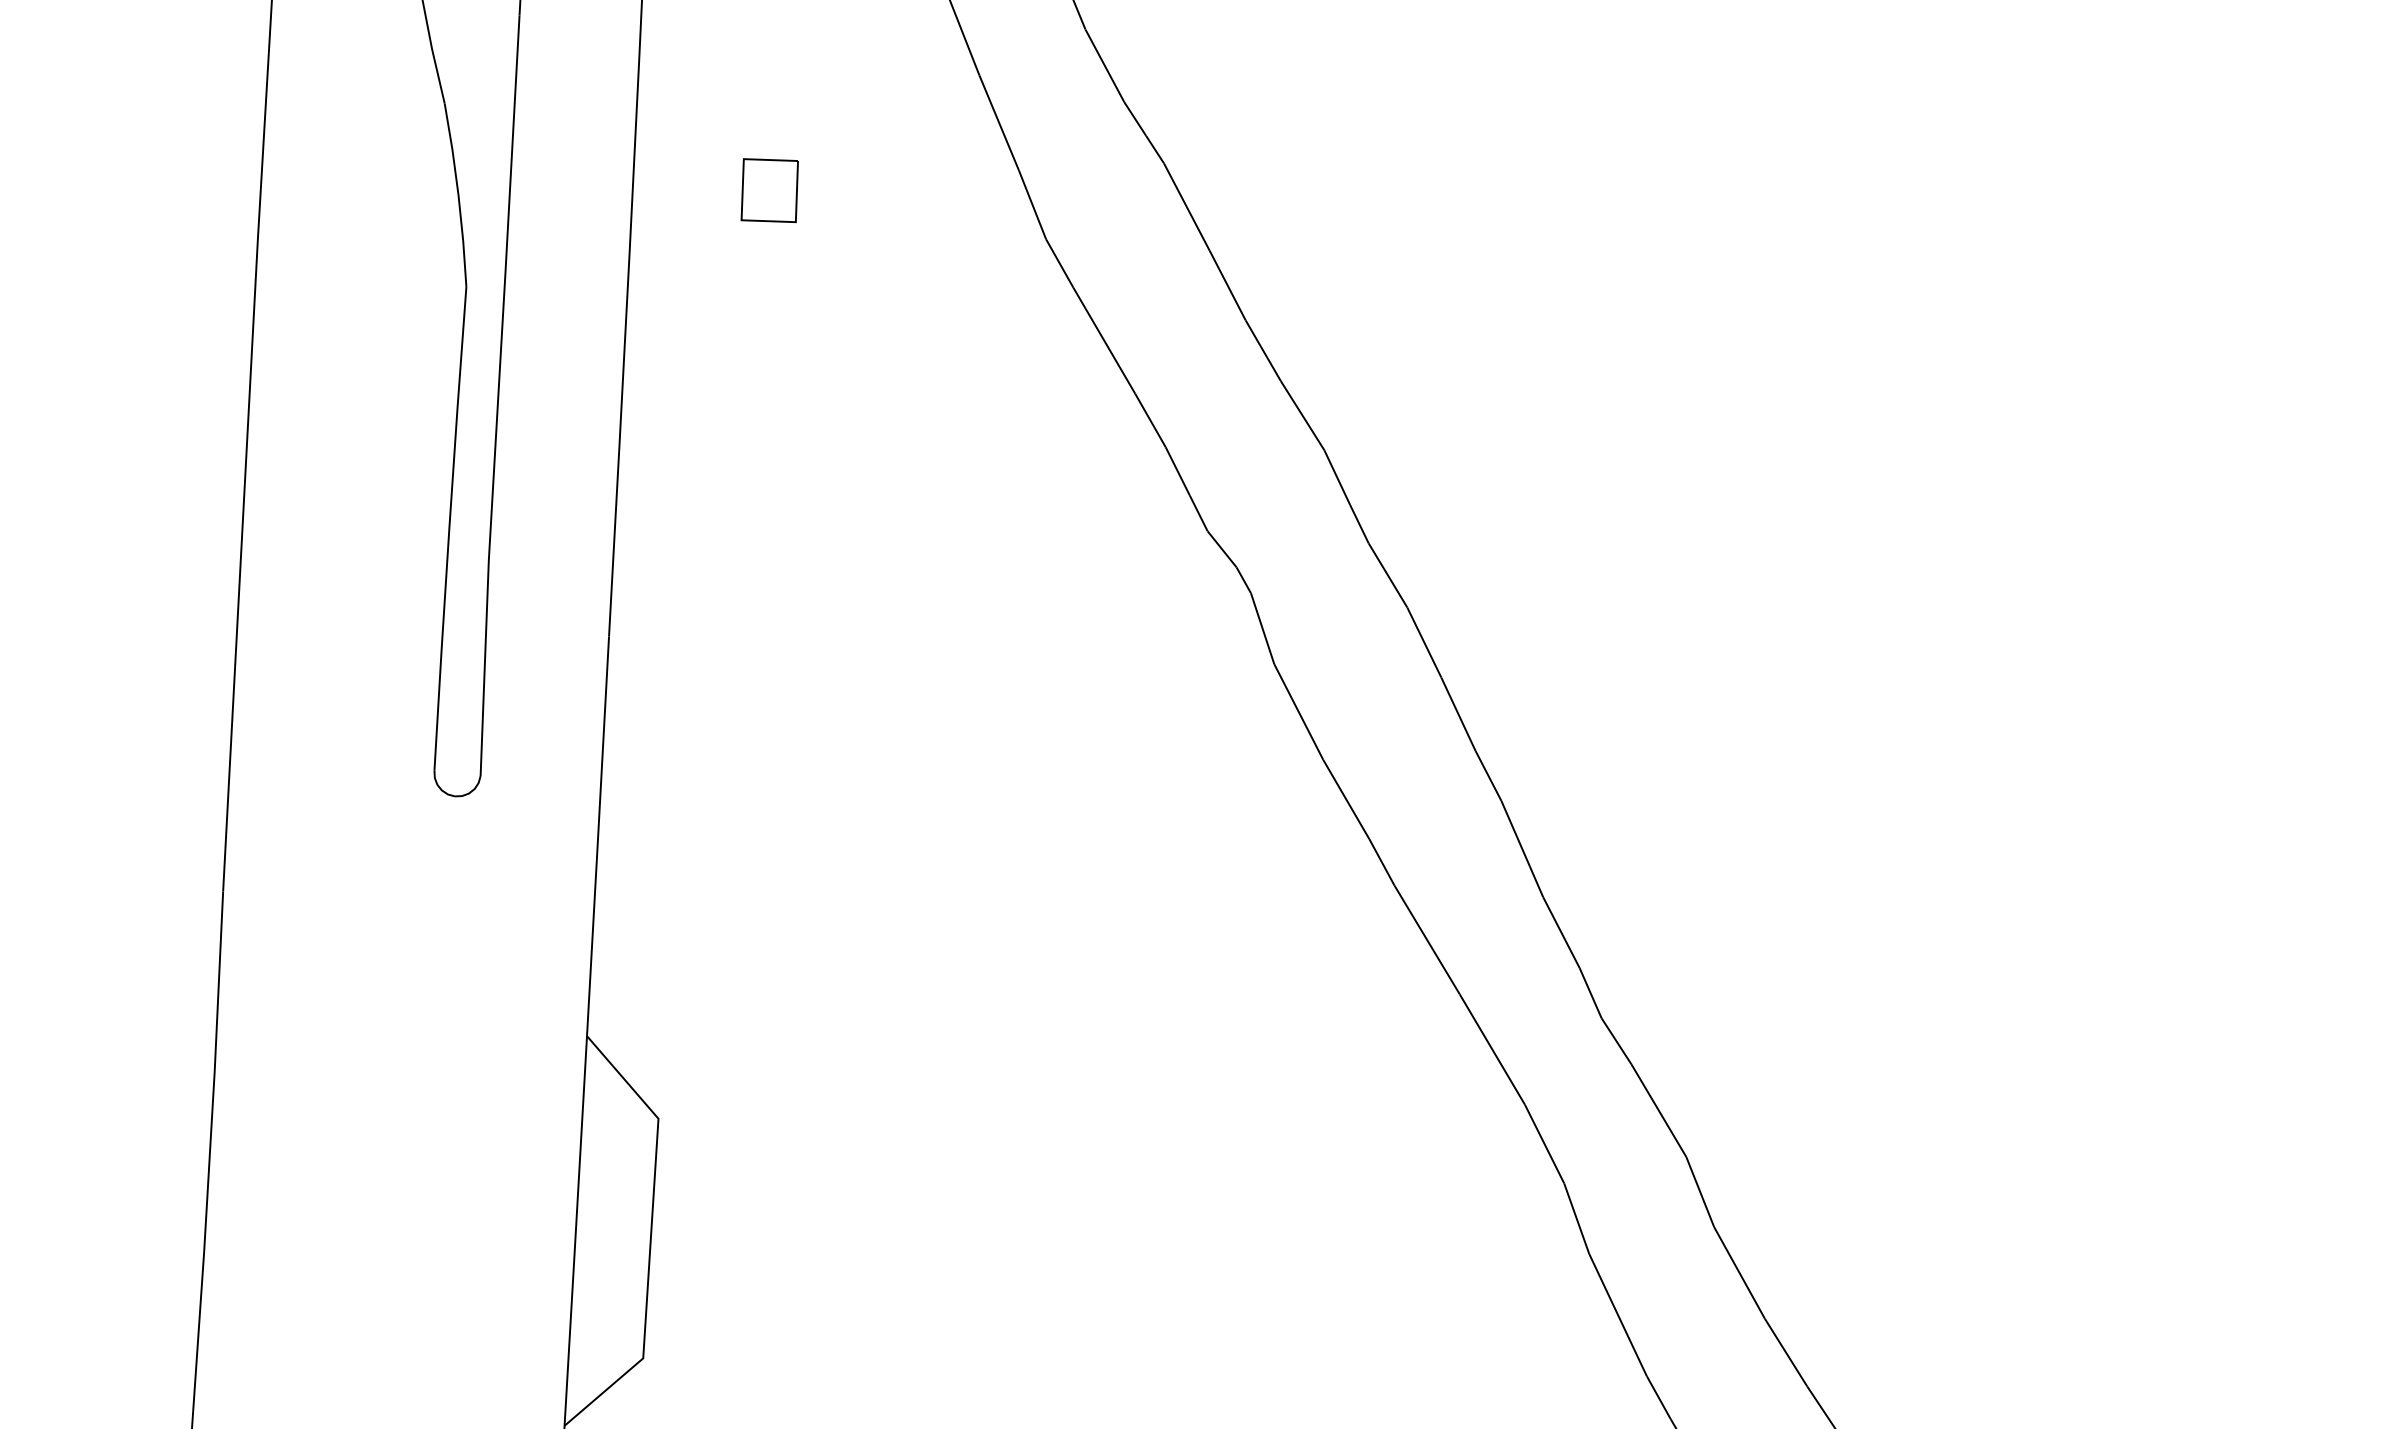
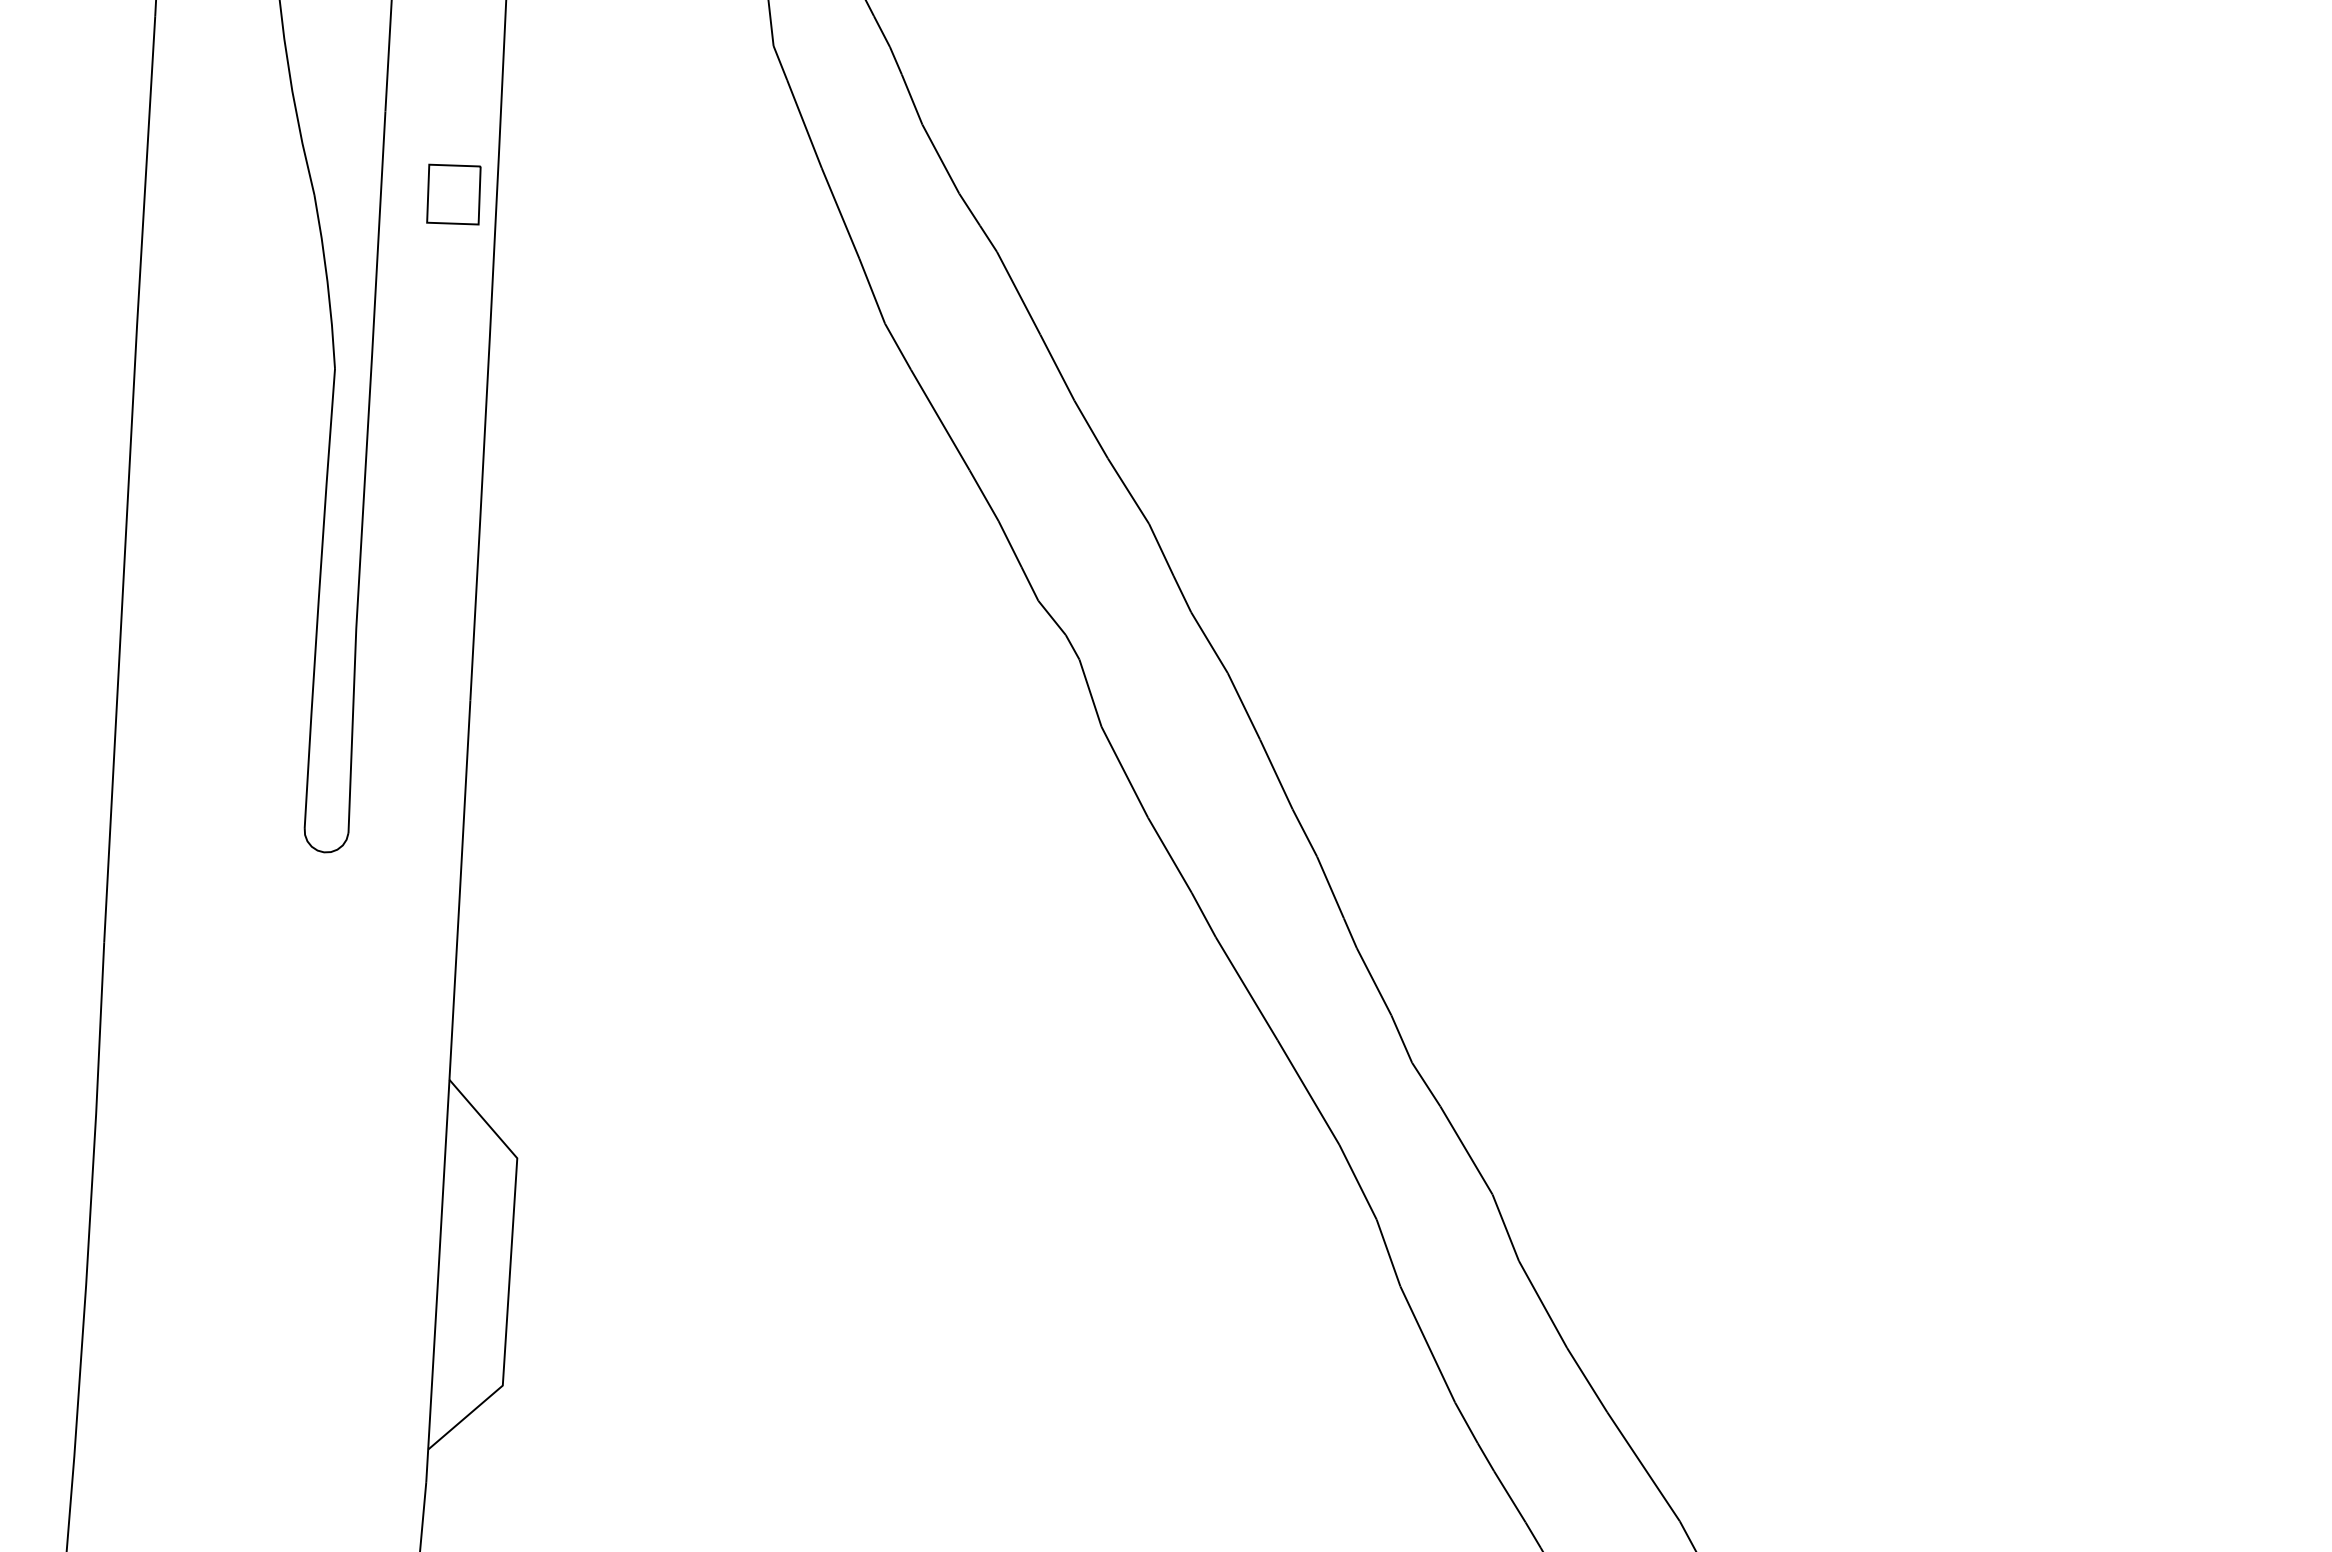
part: (769, 190) -> (453, 194), moved

